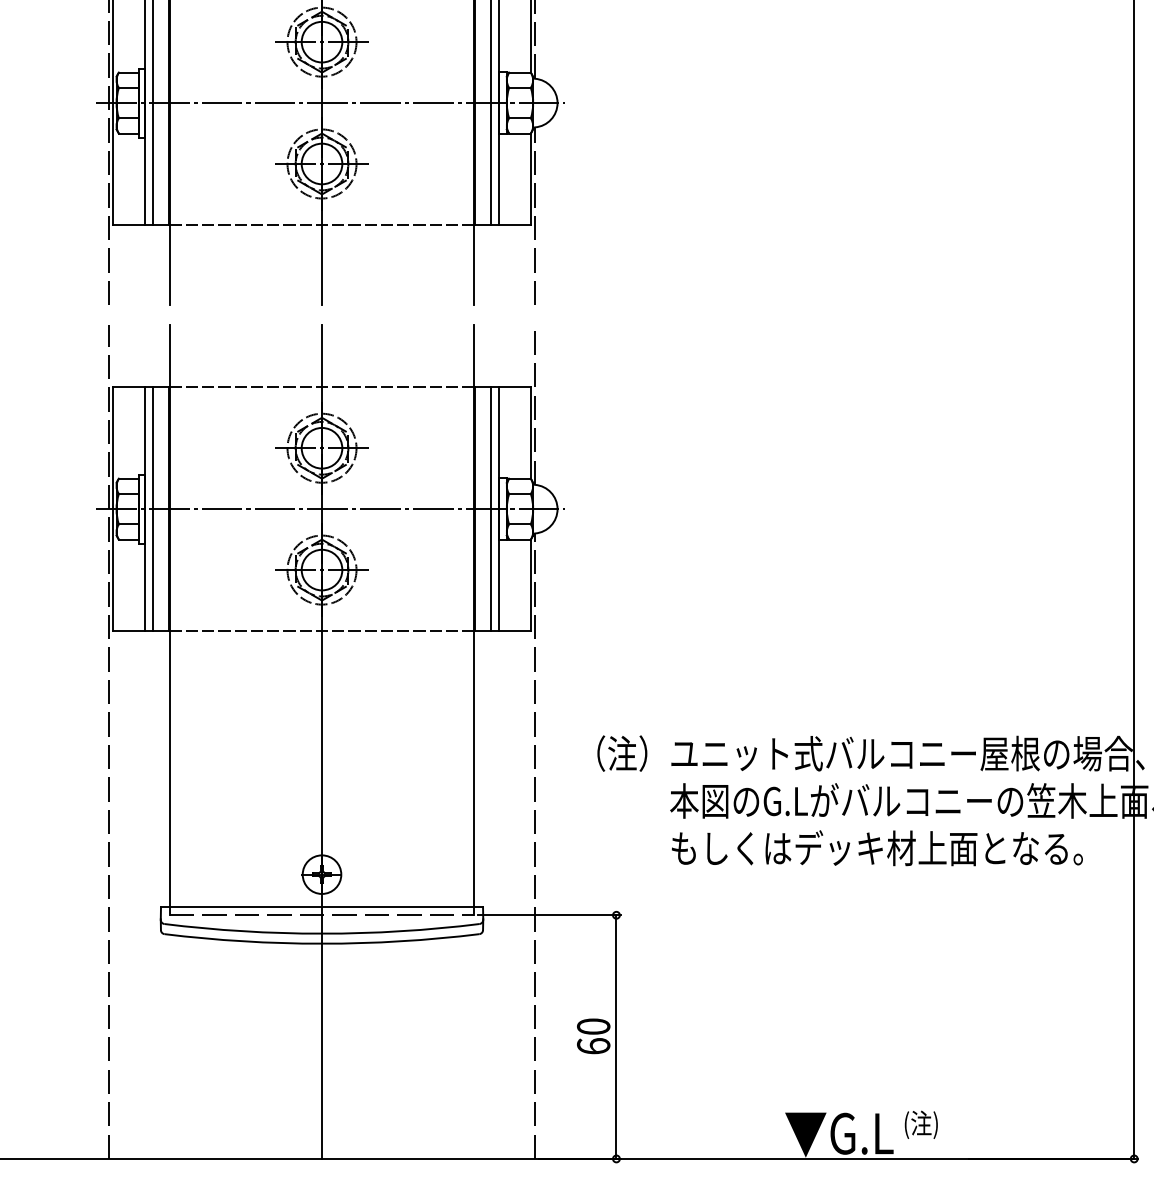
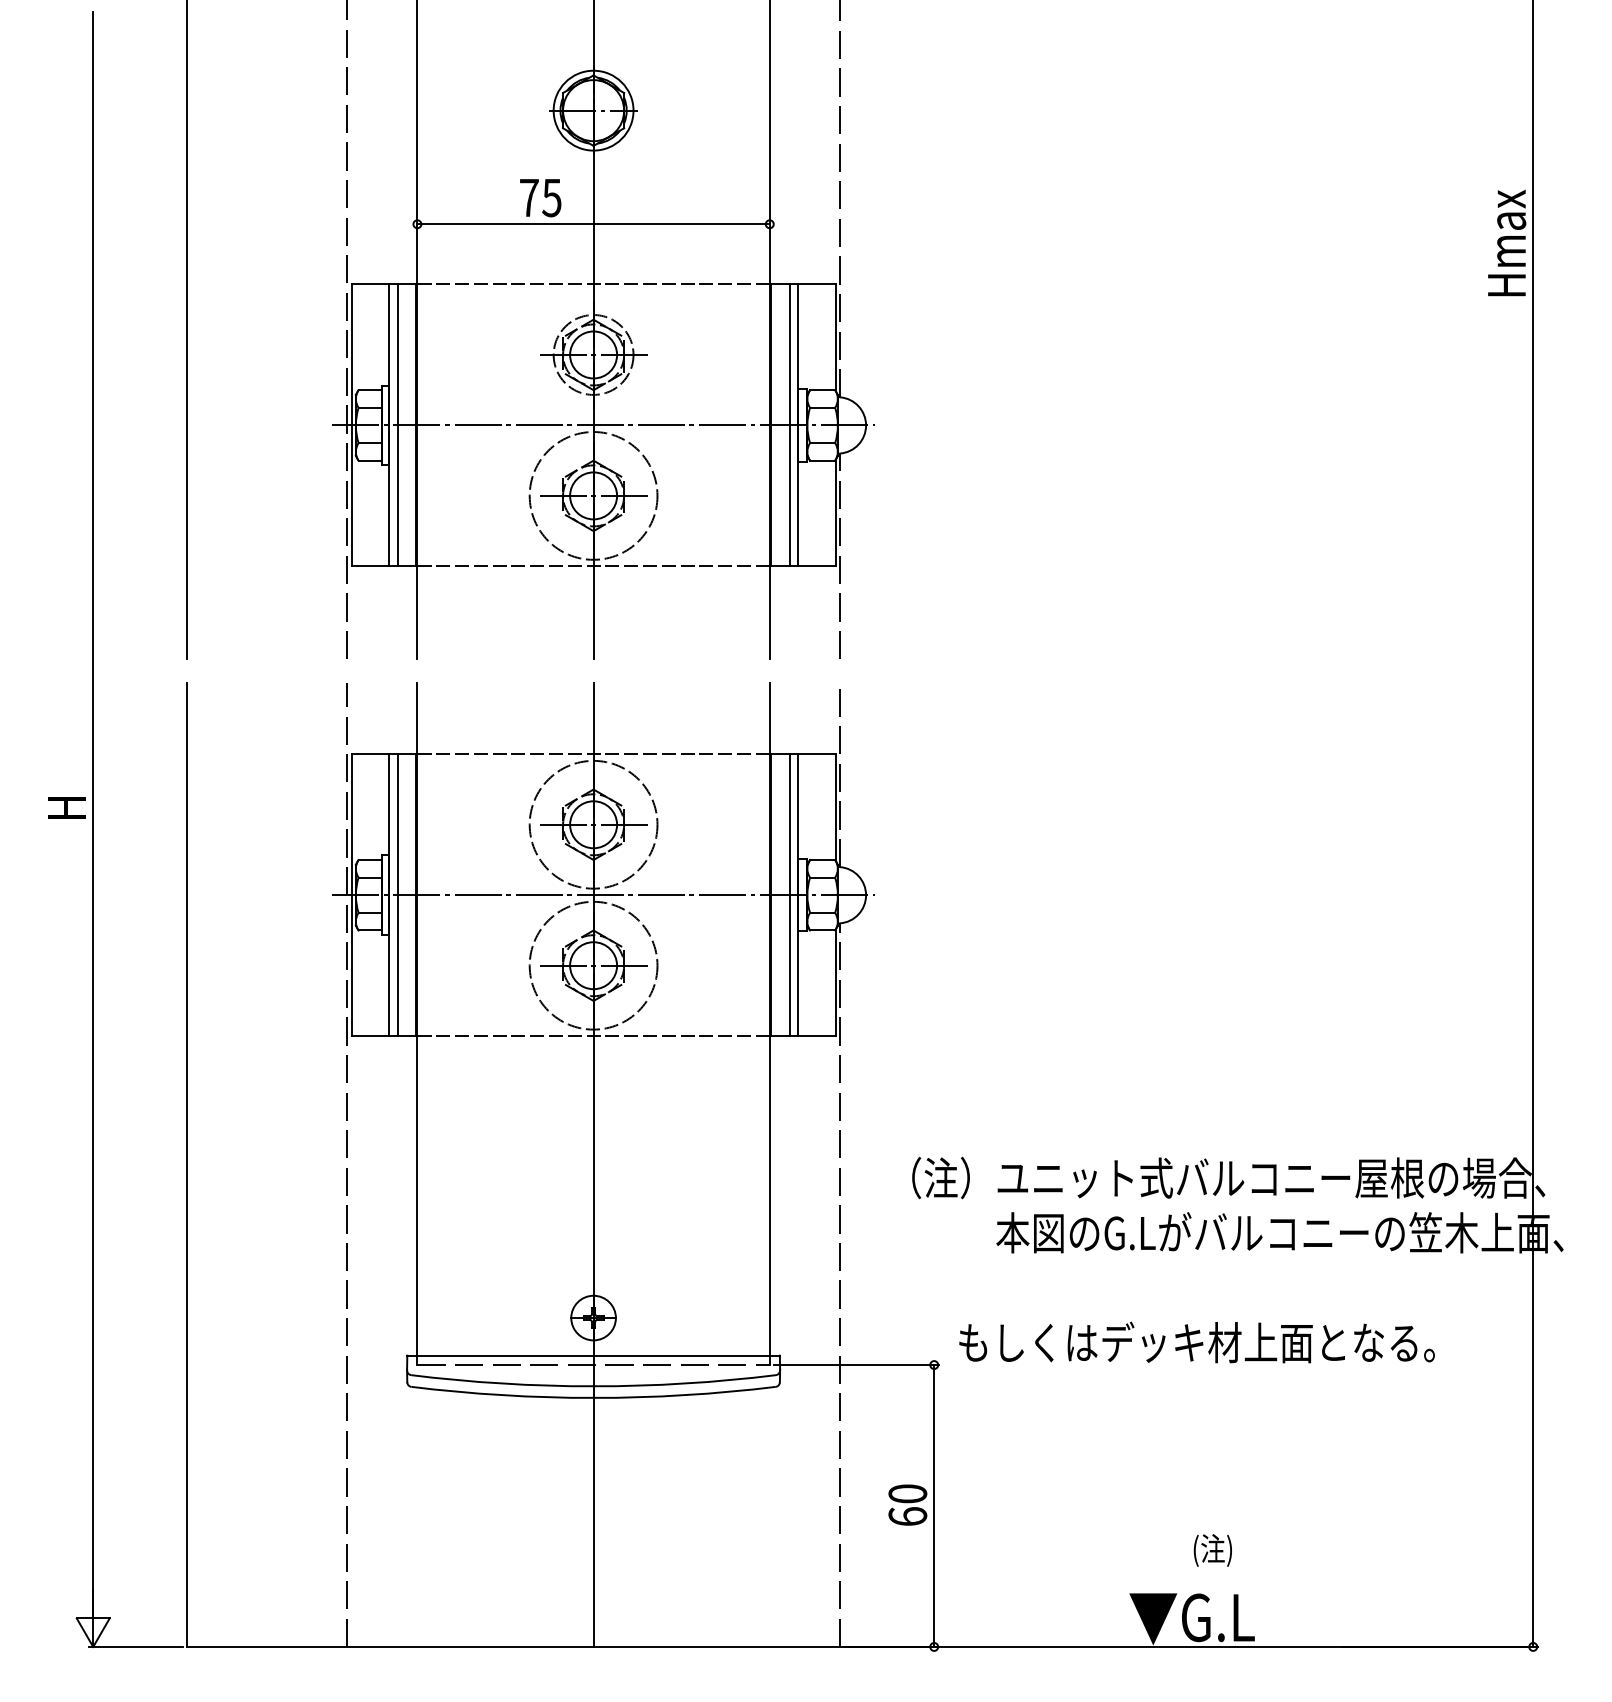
circle: (321, 163) -> (593, 495), size x1.6
circle: (321, 448) -> (593, 824), size x1.6
circle: (321, 569) -> (593, 965), size x1.6
text: (876, 848) -> (1196, 1342), moved
text: (920, 1124) -> (1212, 1550), moved

